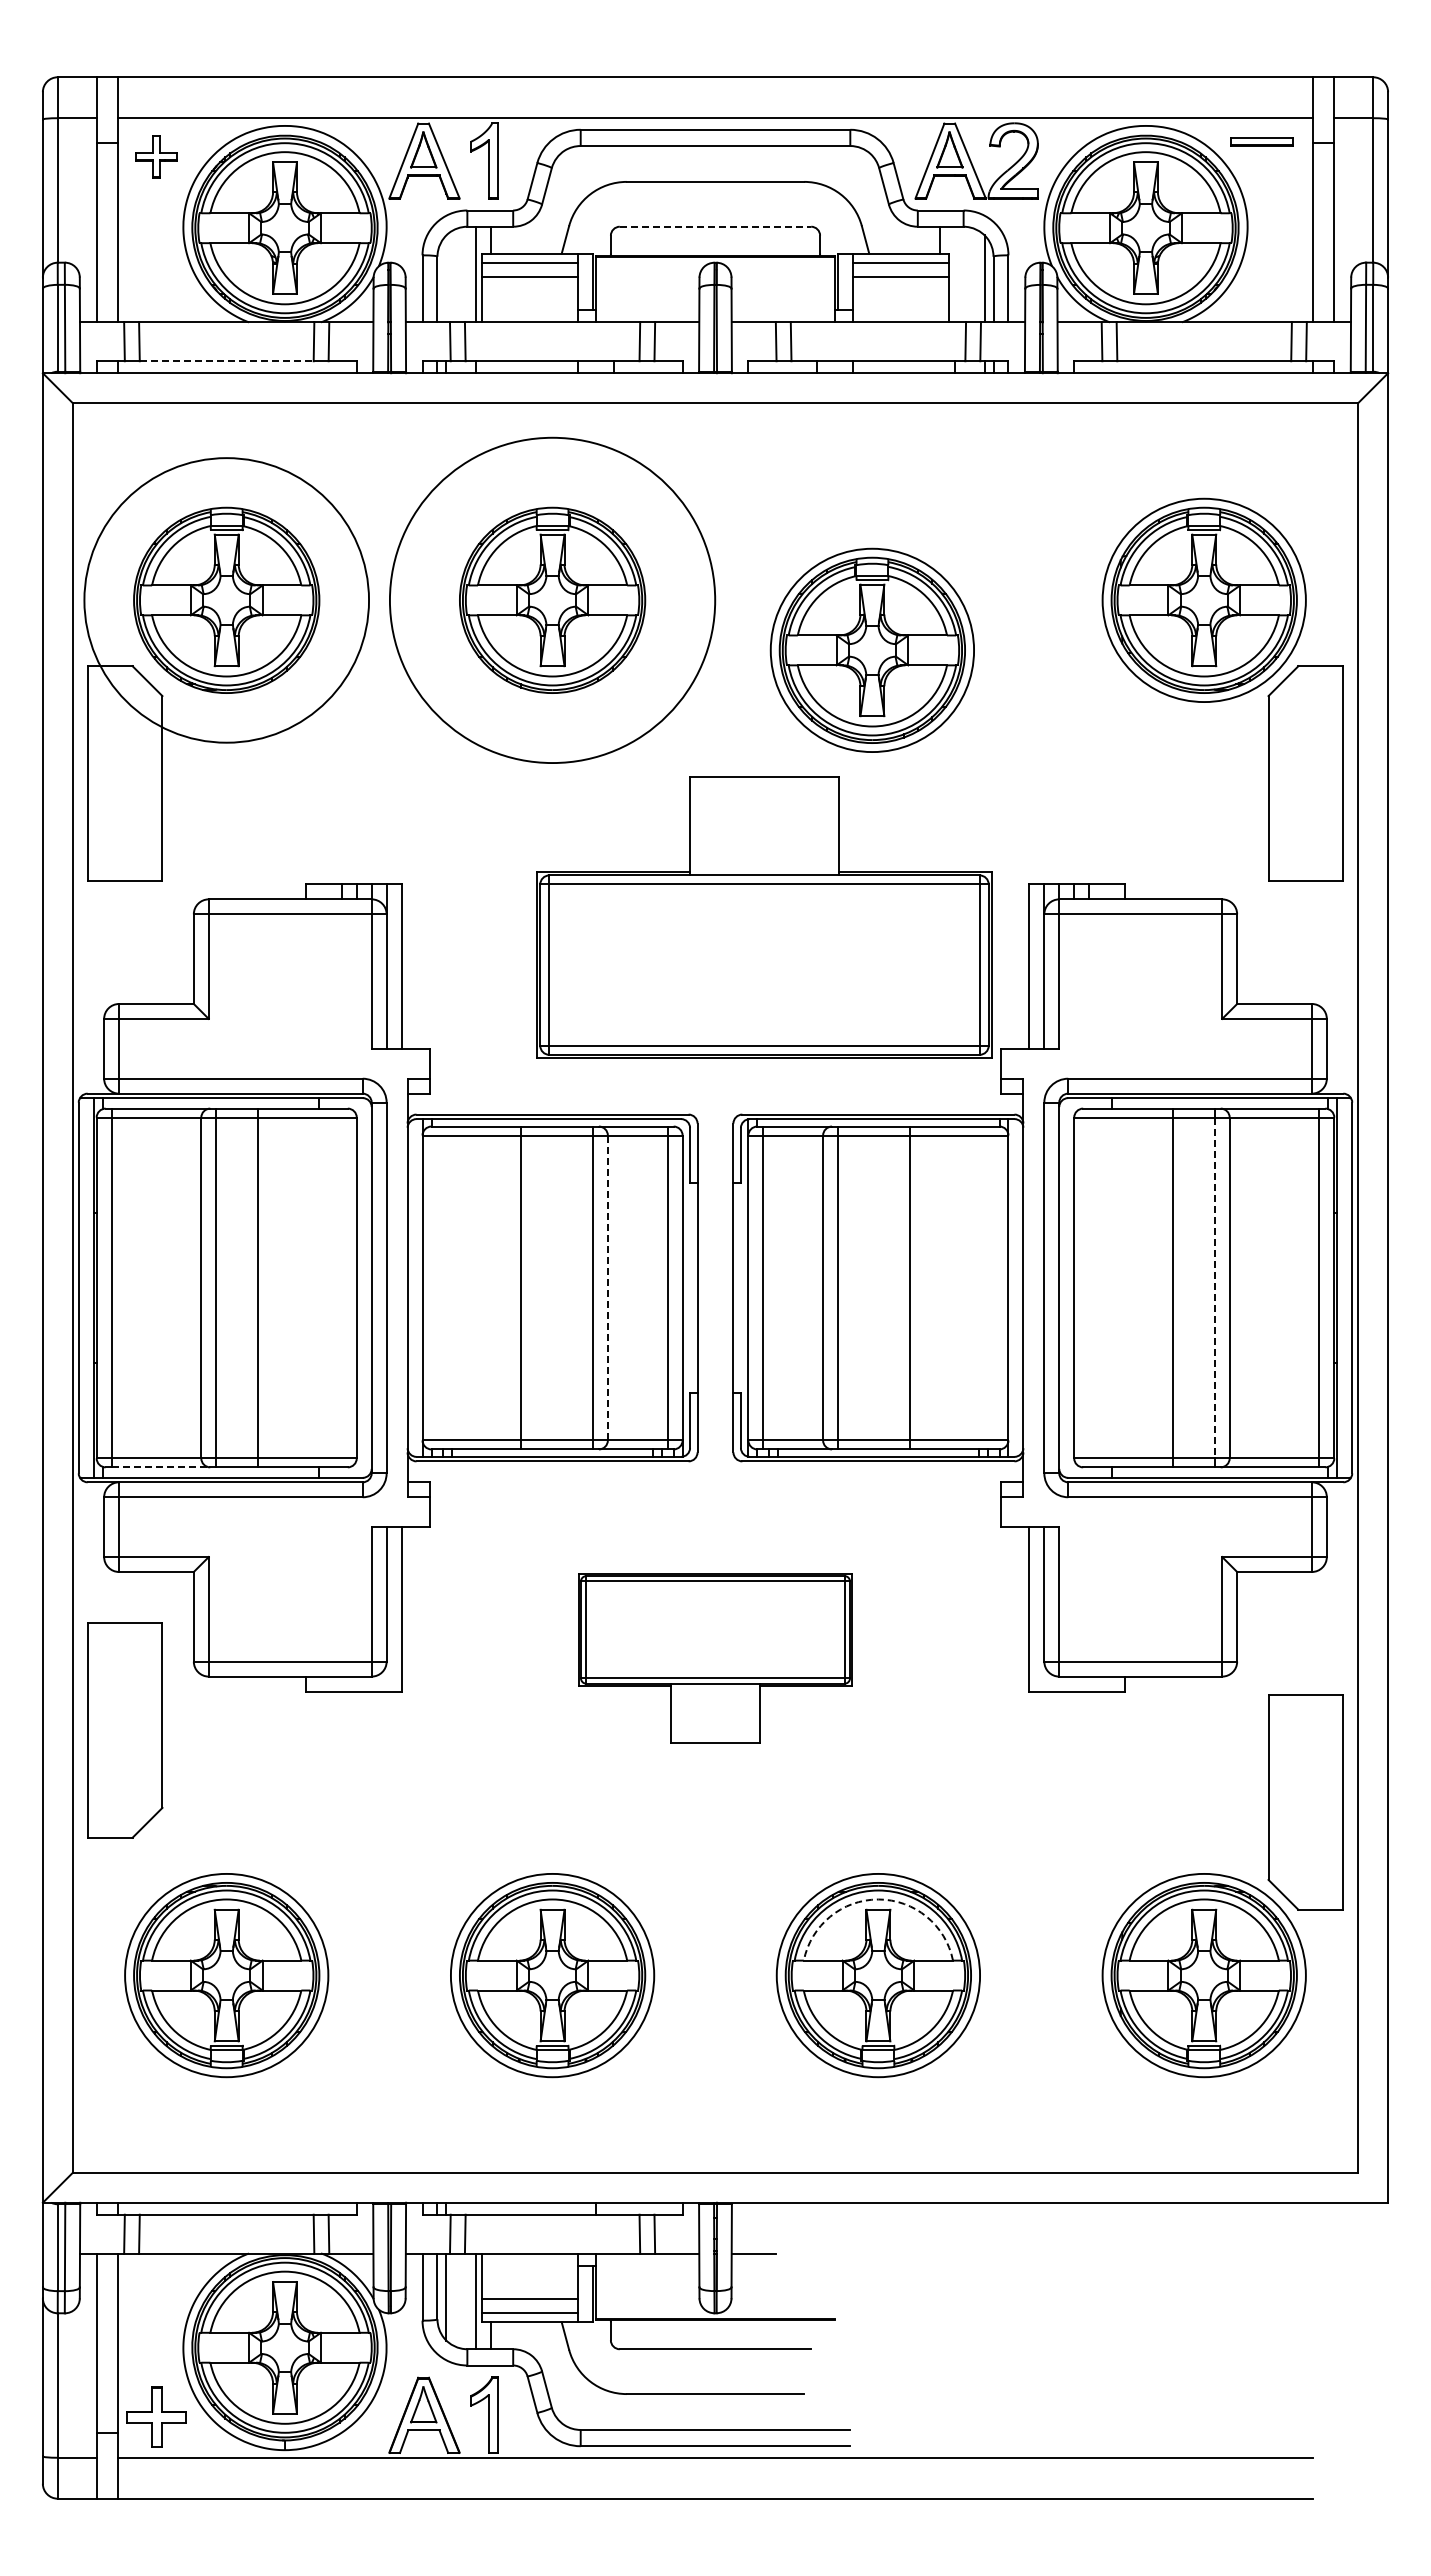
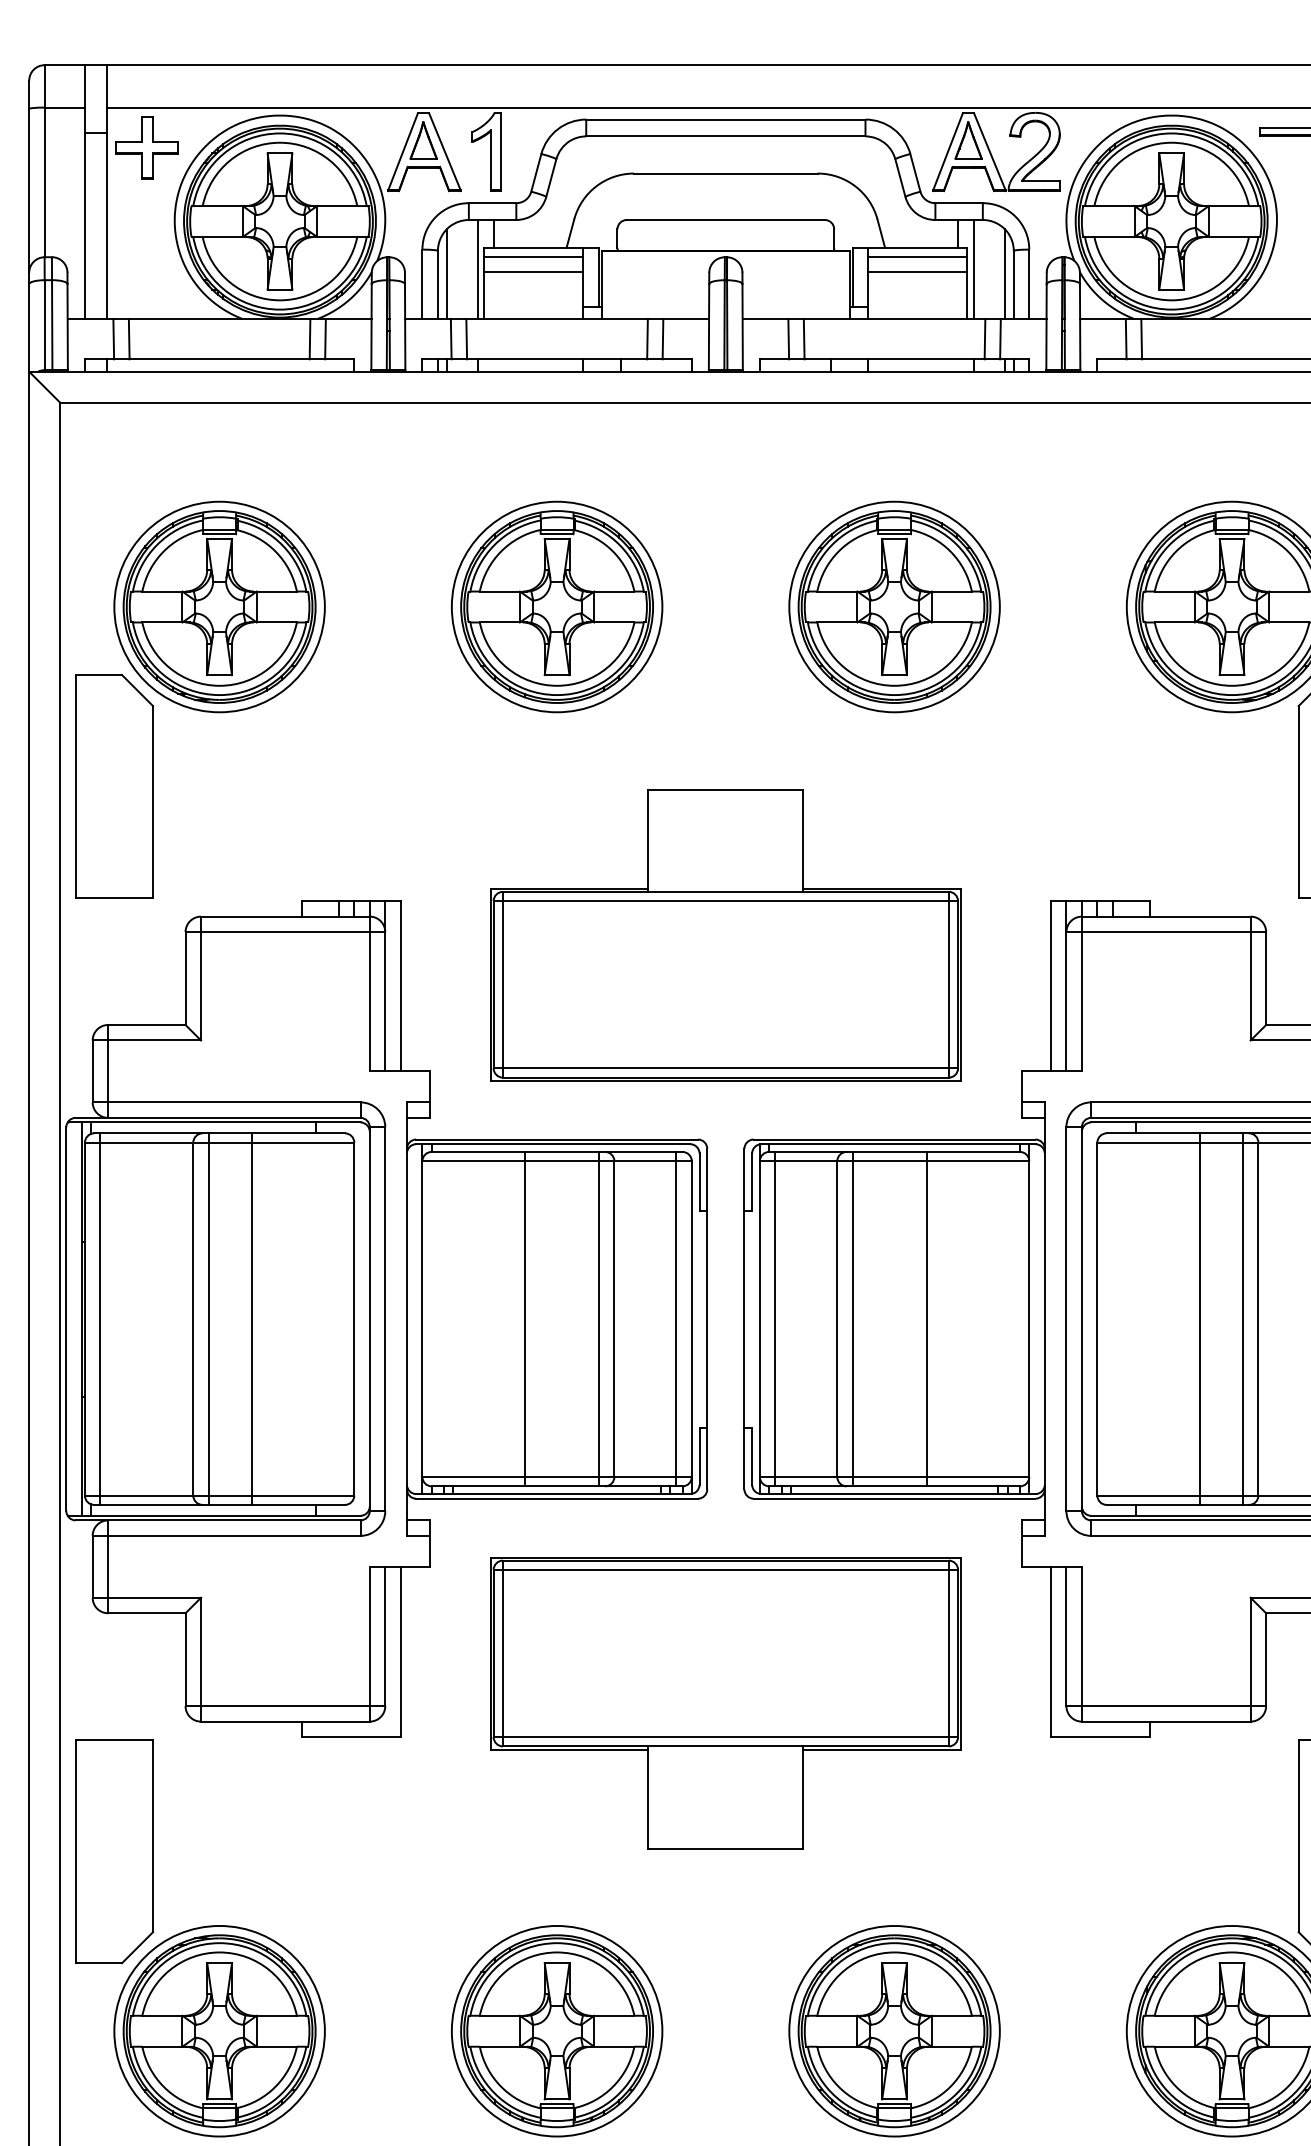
part: (156, 156) -> (146, 147), size x1.43
line: (715, 226) -> (725, 219), dashed -> solid
line: (954, 274) -> (973, 269), added
line: (446, 278) -> (447, 273), added
line: (226, 361) -> (219, 359), dashed -> solid
circle: (226, 600) -> (219, 607), size x0.71
circle: (552, 600) -> (557, 607), size x0.62
part: (871, 649) -> (893, 606), moved
part: (764, 917) -> (725, 935), moved
line: (607, 1287) -> (613, 1318), dashed -> solid
line: (1214, 1288) -> (1242, 1319), dashed -> solid
line: (161, 1467) -> (152, 1505), dashed -> solid
part: (715, 1658) -> (725, 1702), size x1.67
part: (125, 1730) -> (114, 1852), moved
arc: (878, 1899) -> (894, 1952), dashed -> solid

